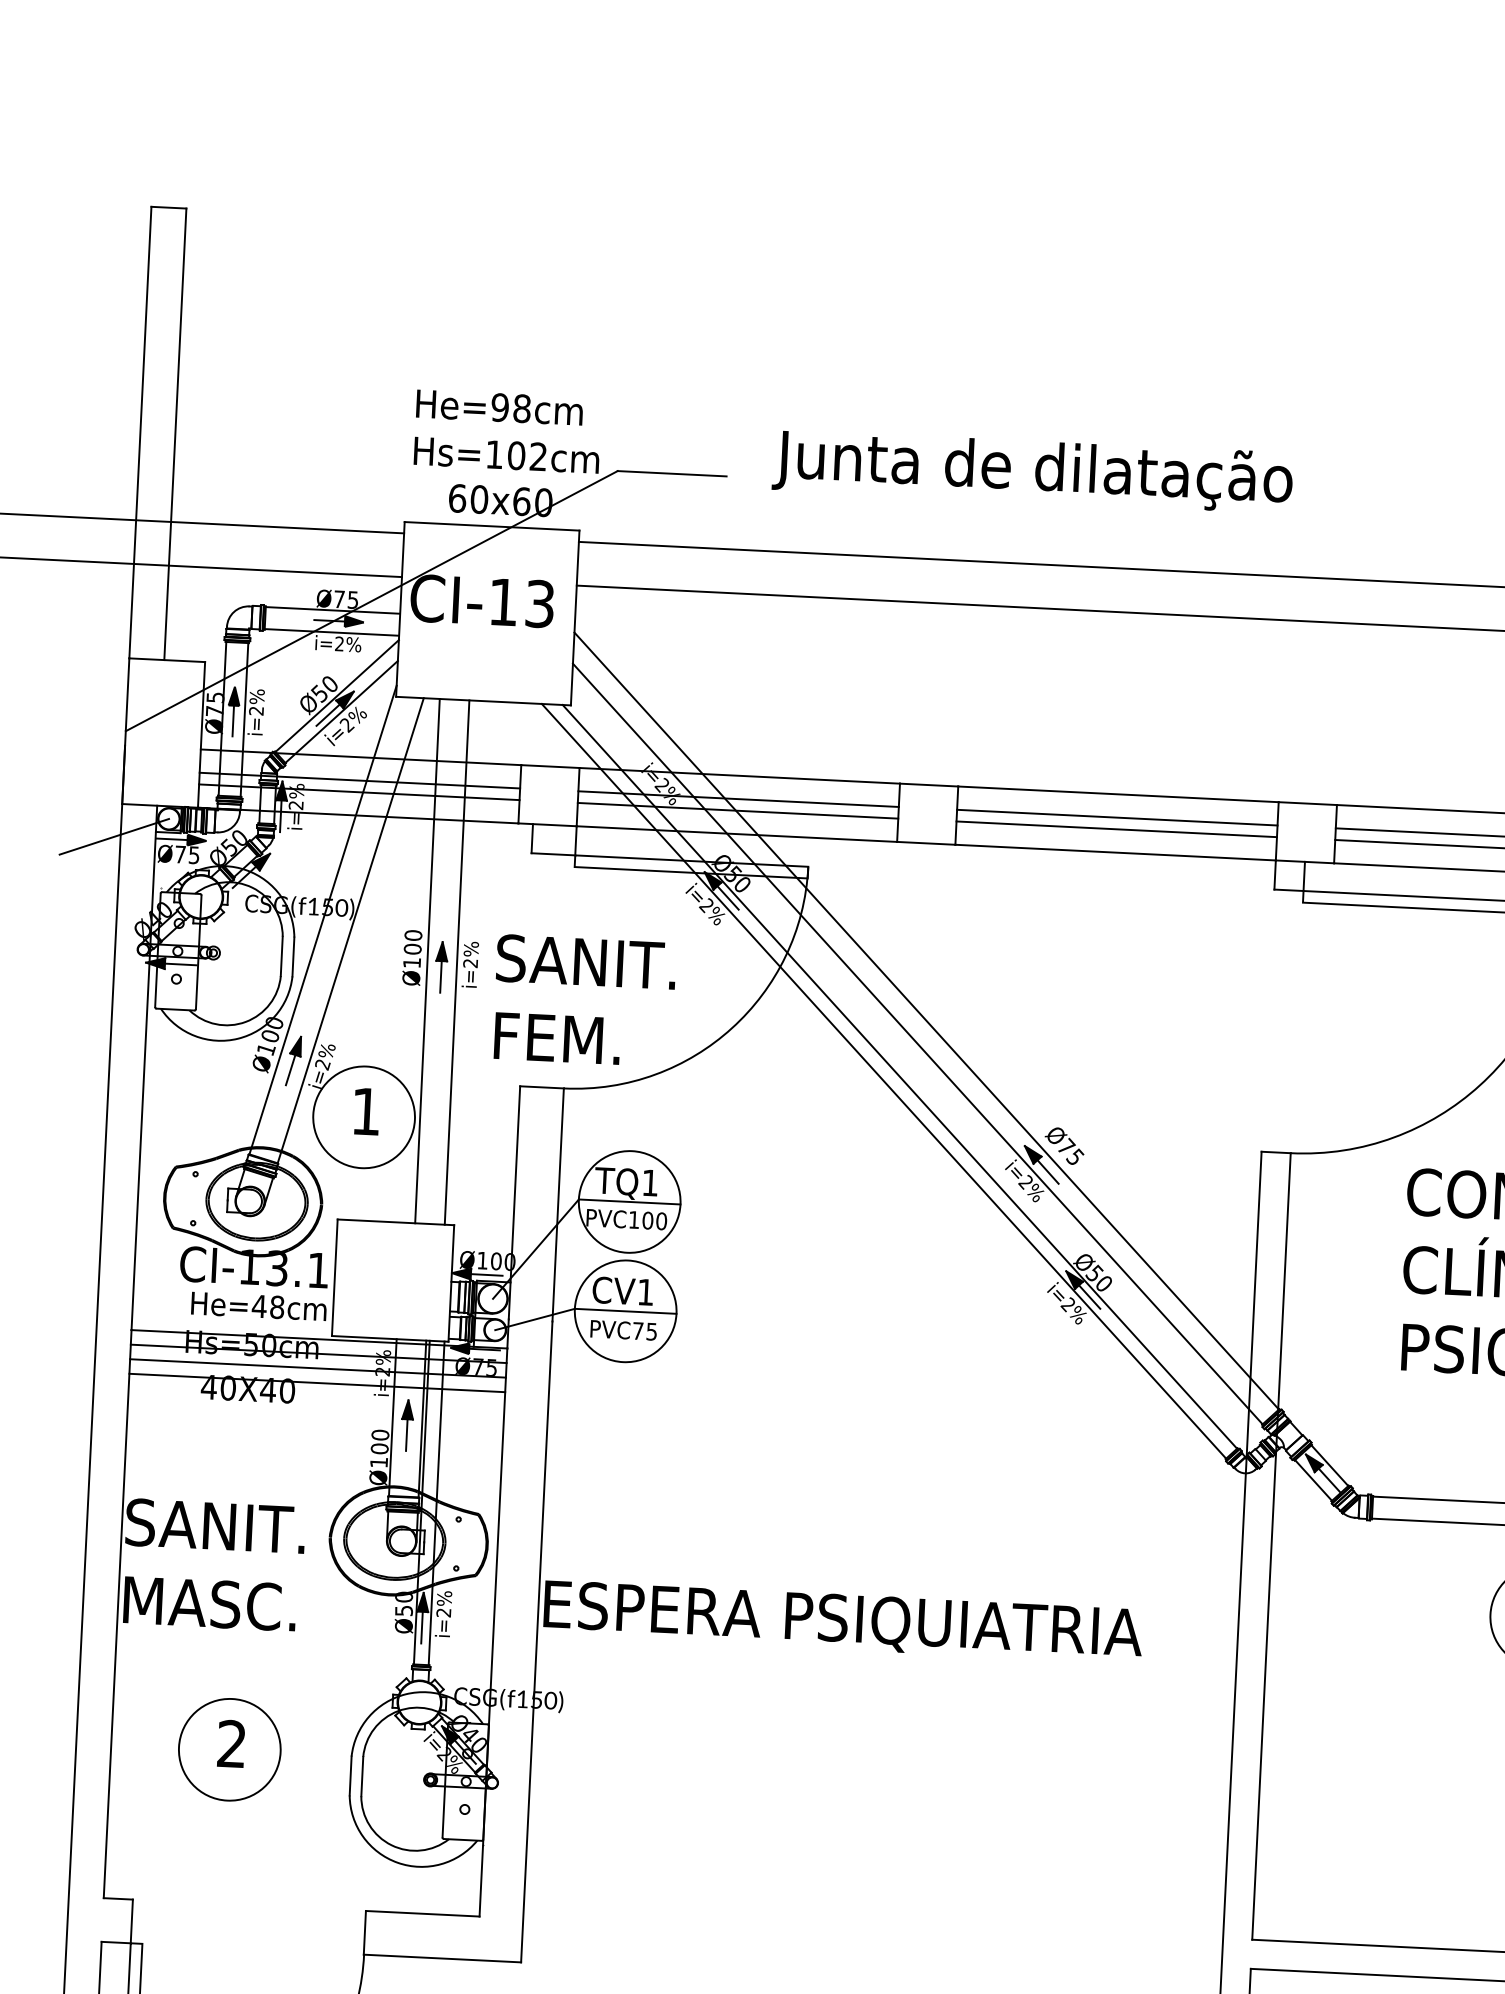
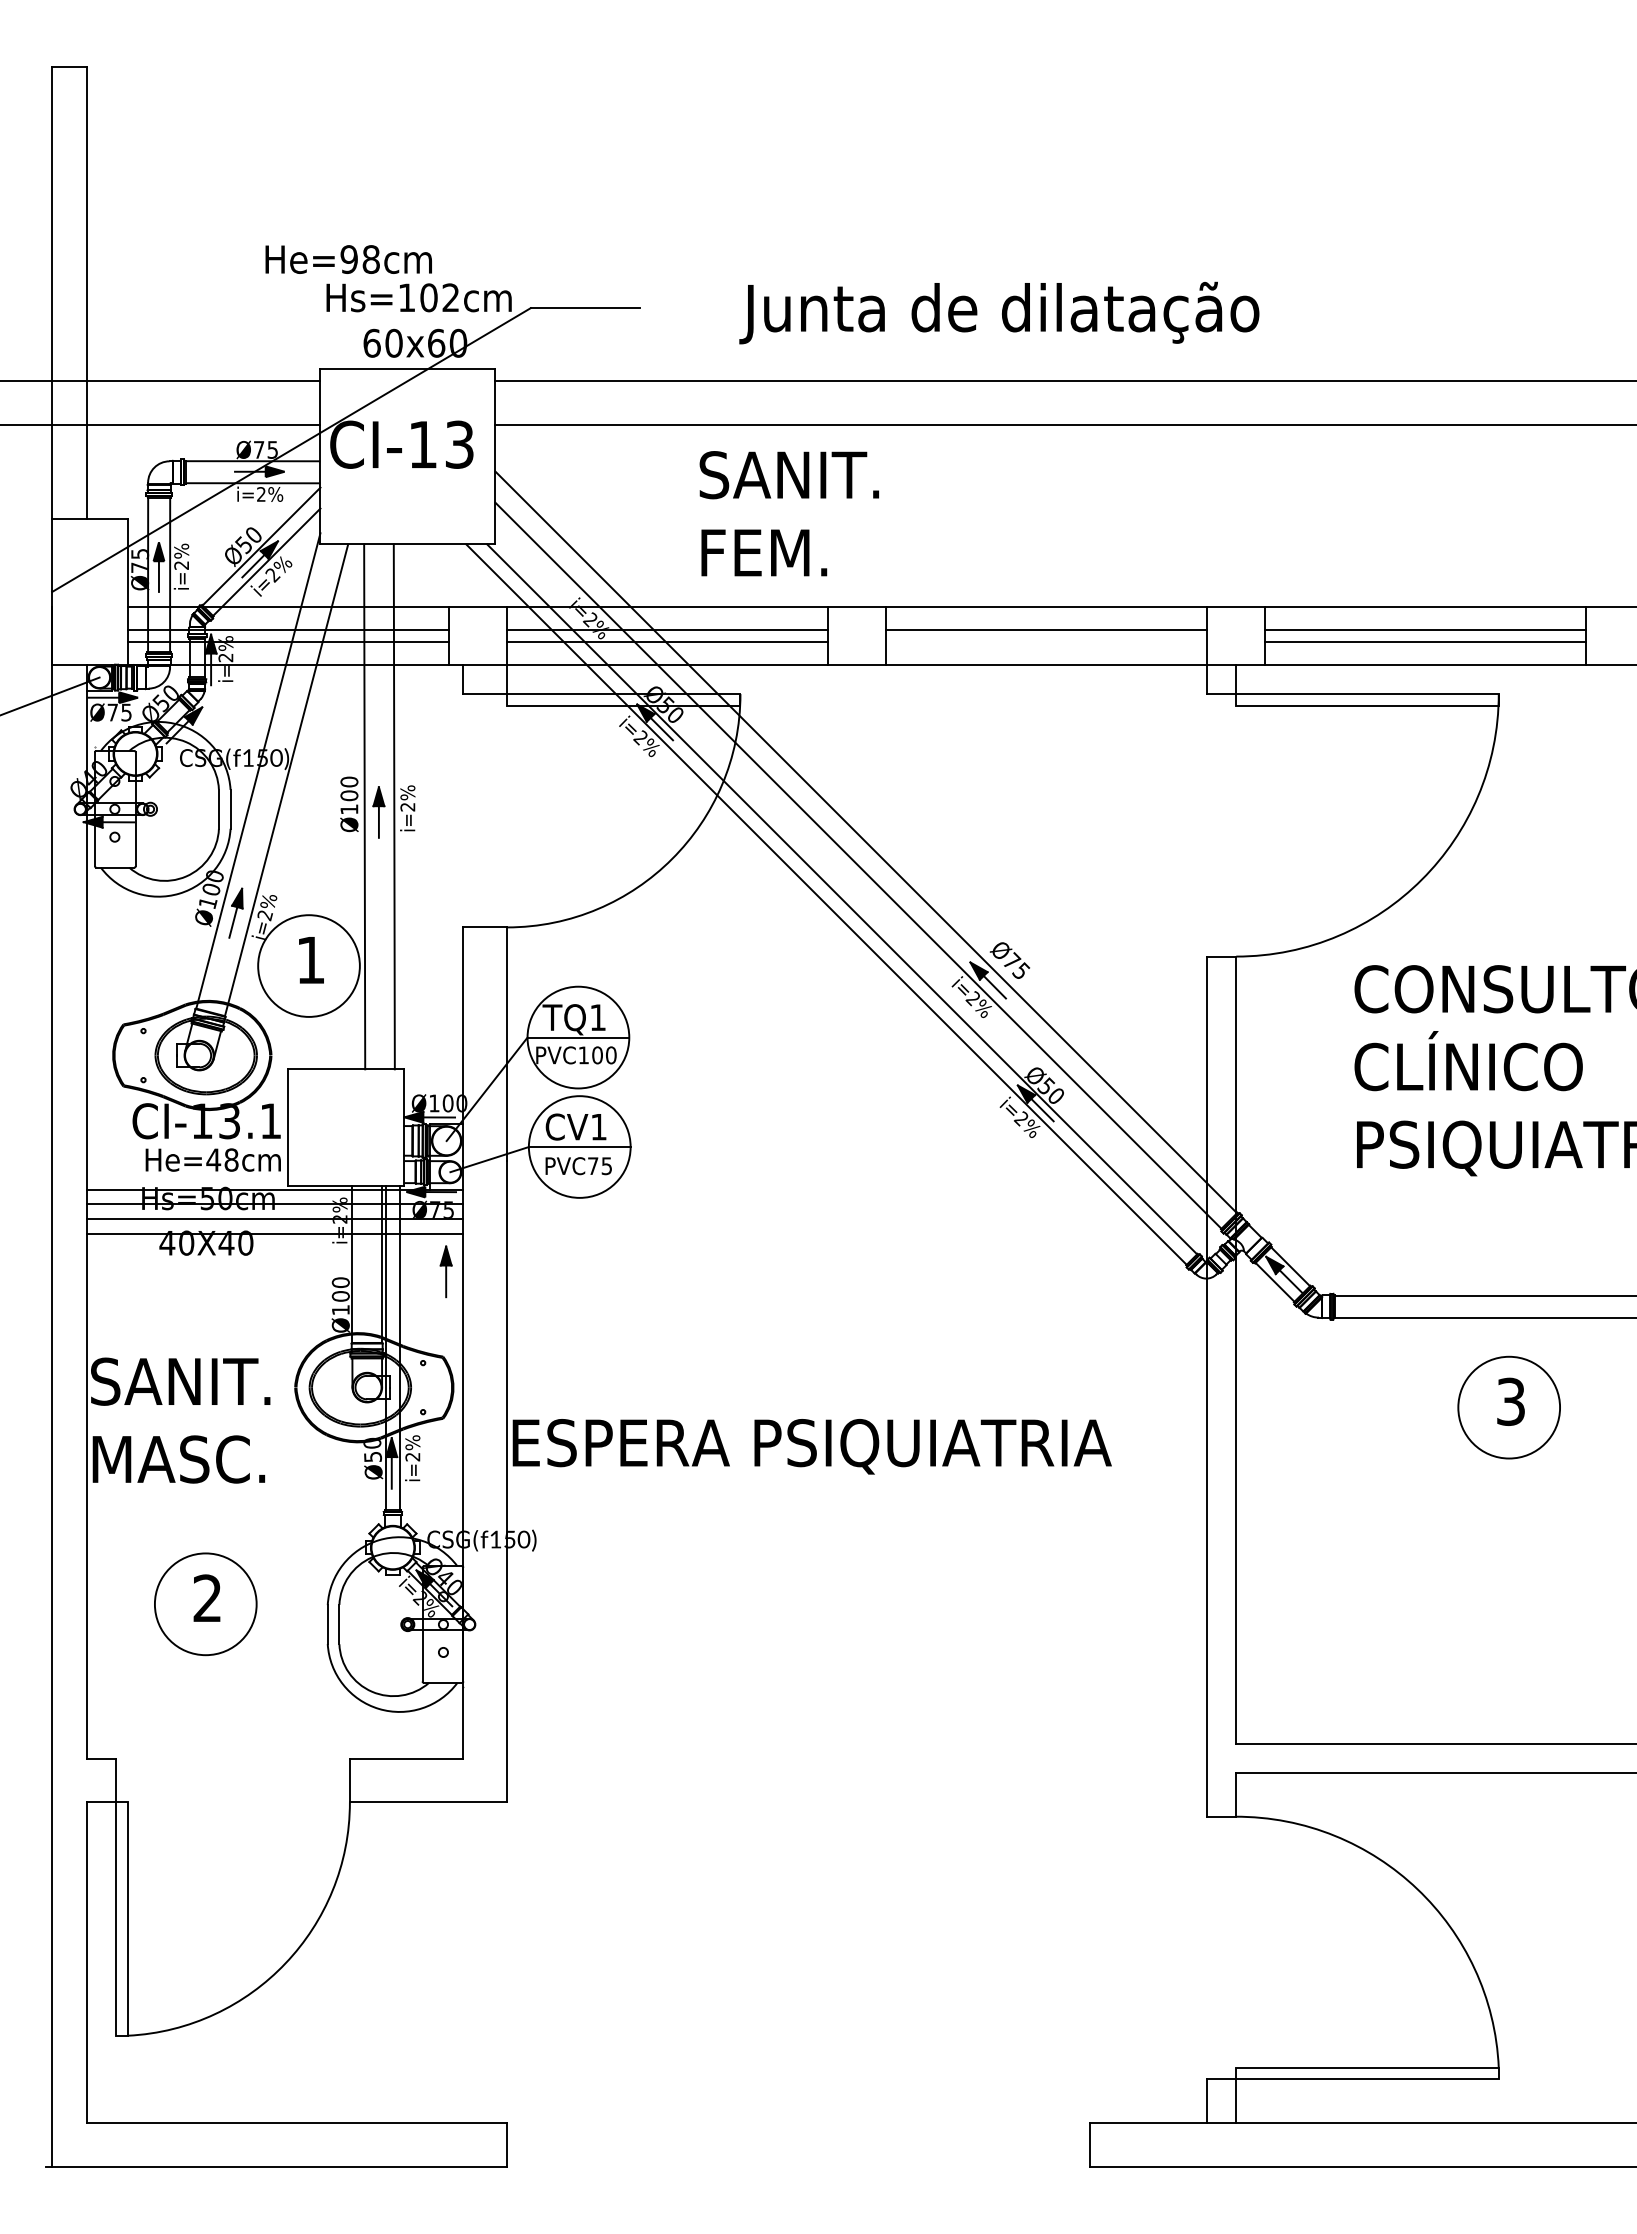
text: (499, 407) -> (348, 259), moved
text: (1032, 470) -> (999, 312), moved
line: (1116, 829) -> (1046, 641), removed
text: (583, 1000) -> (788, 513), moved
part: (406, 1425) -> (445, 1271), moved

